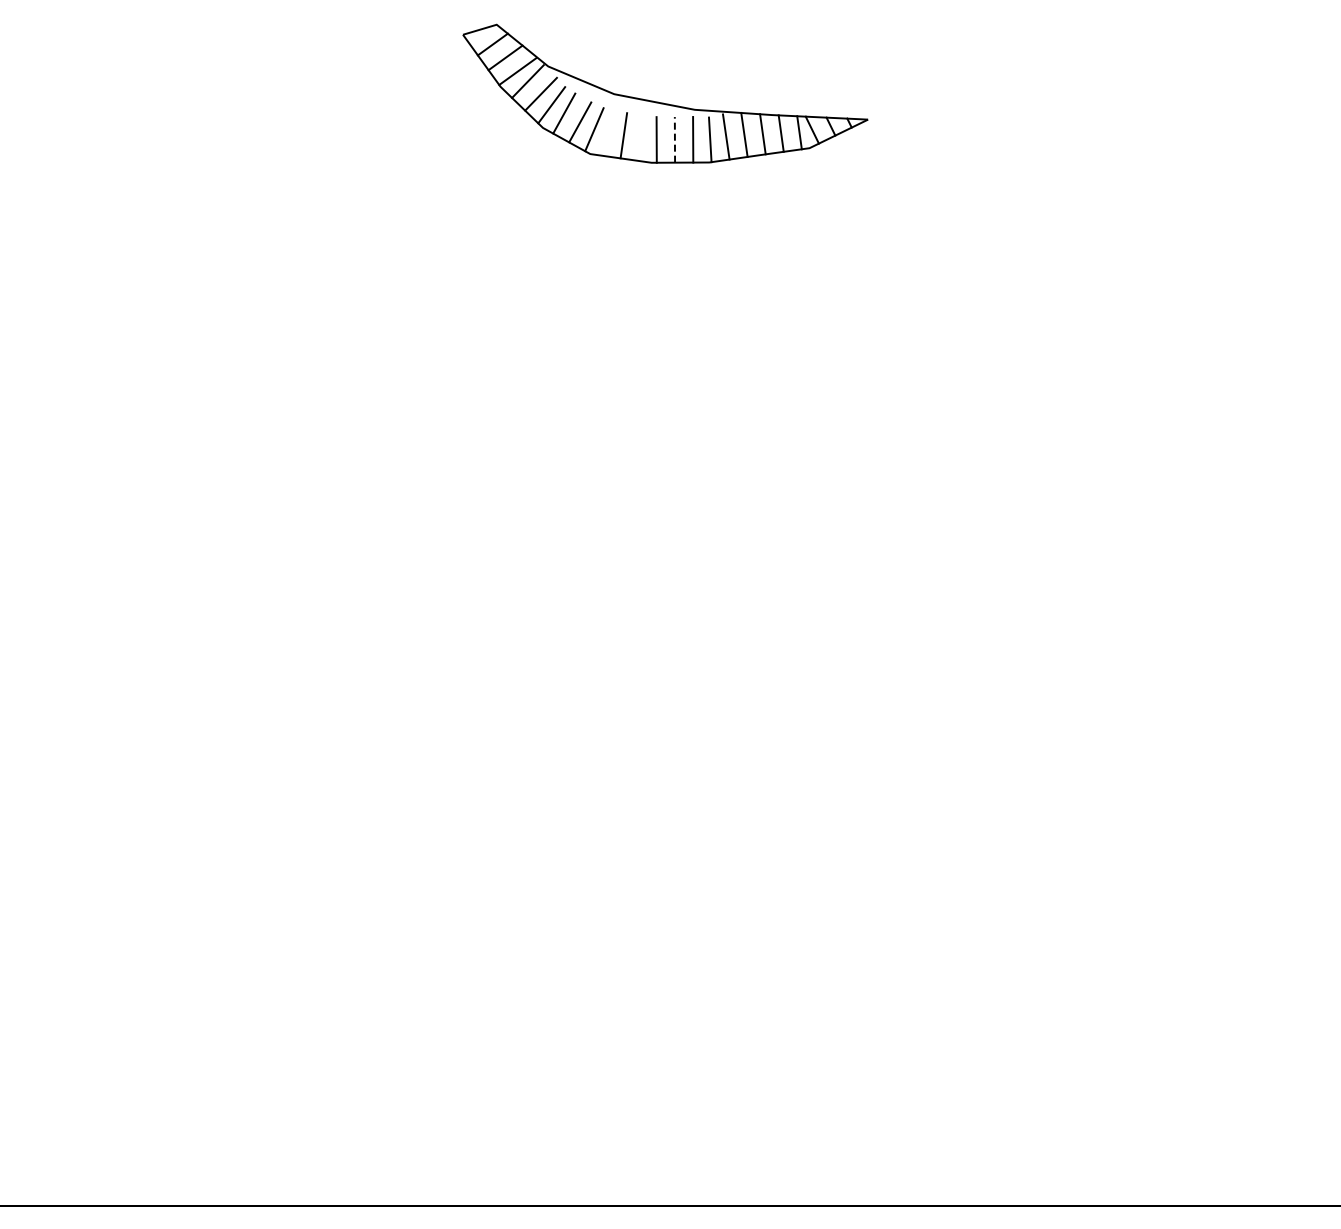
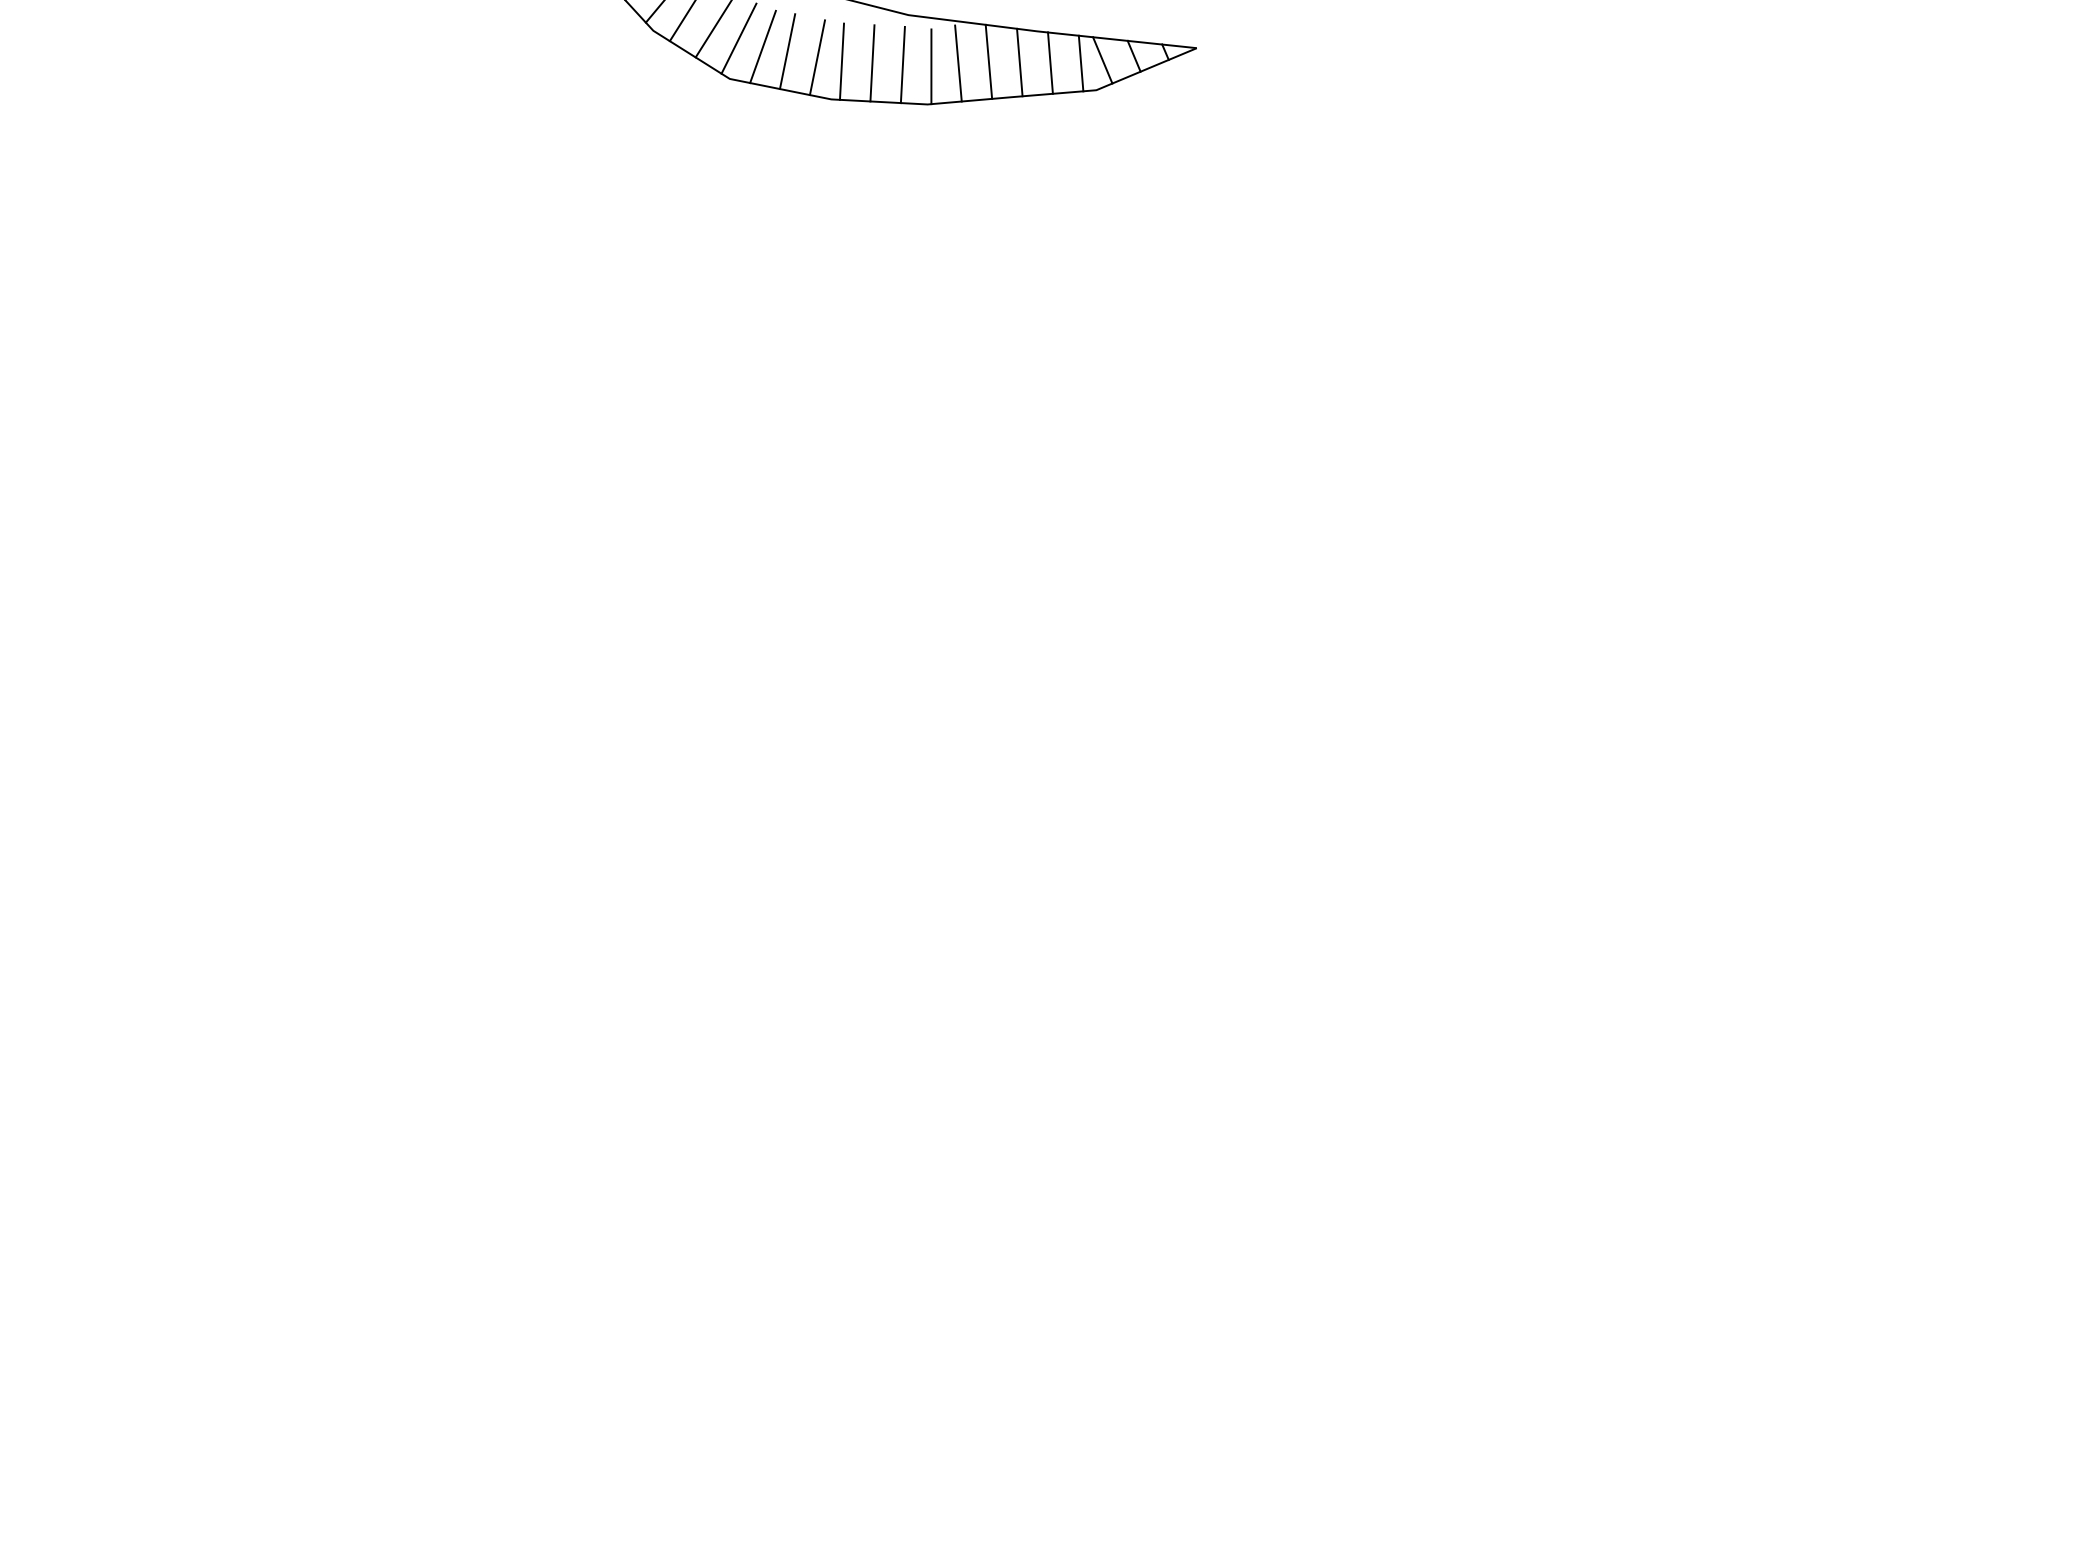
line: (608, 133) -> (762, 46), added
line: (641, 137) -> (816, 56), added
line: (674, 139) -> (871, 62), dashed -> solid

